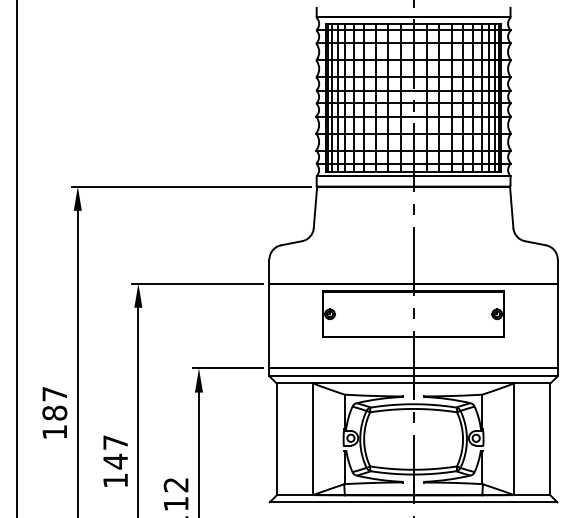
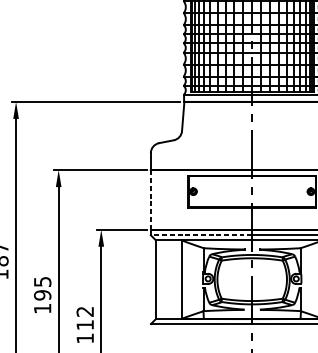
line: (269, 326) -> (150, 200), solid -> dashed
line: (341, 376) -> (201, 235), solid -> dashed
text: (115, 452) -> (42, 288), 147 -> 195

